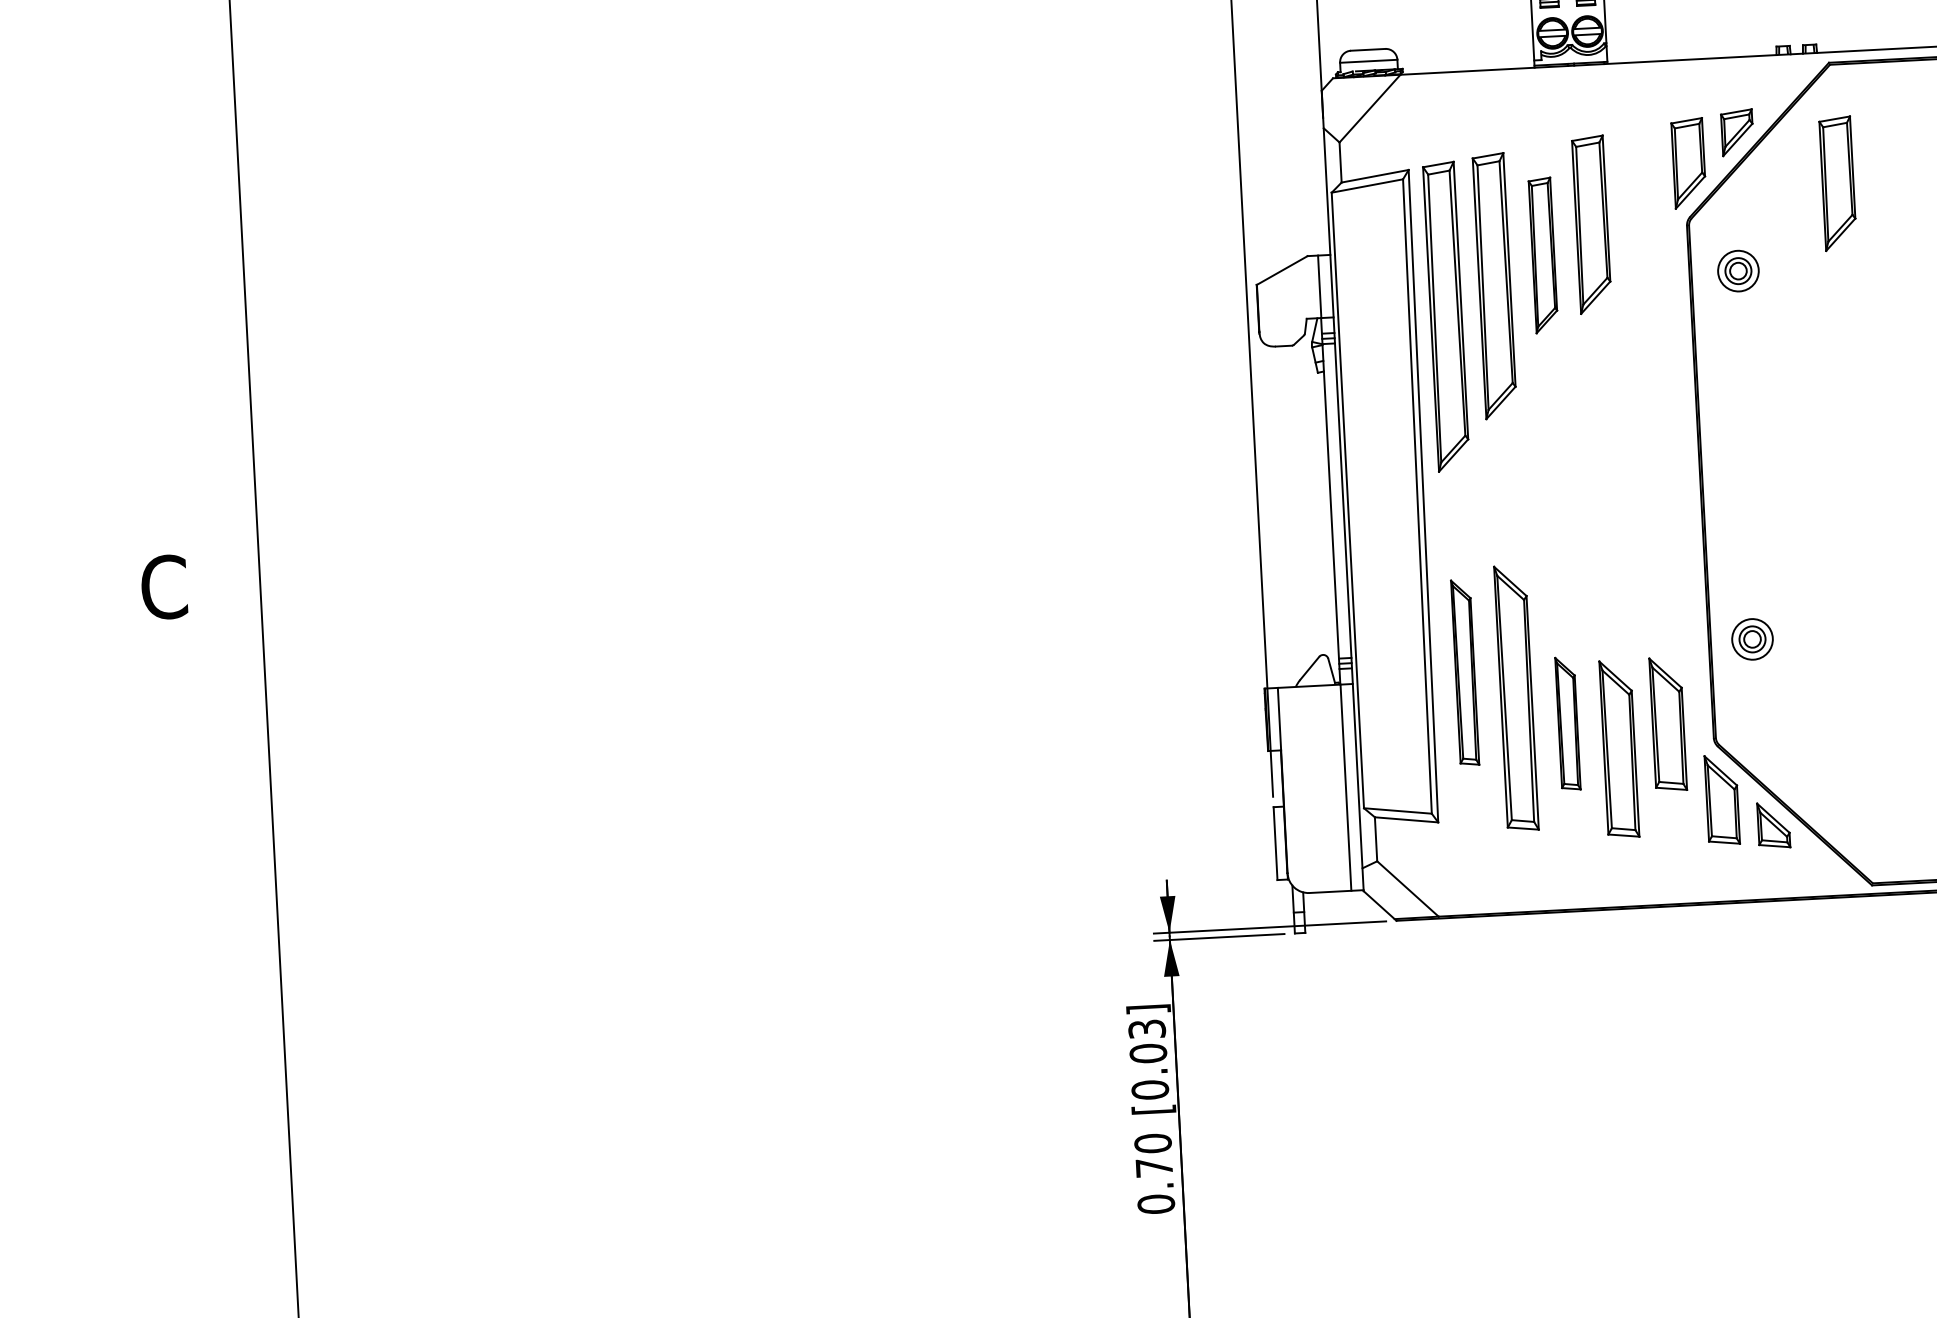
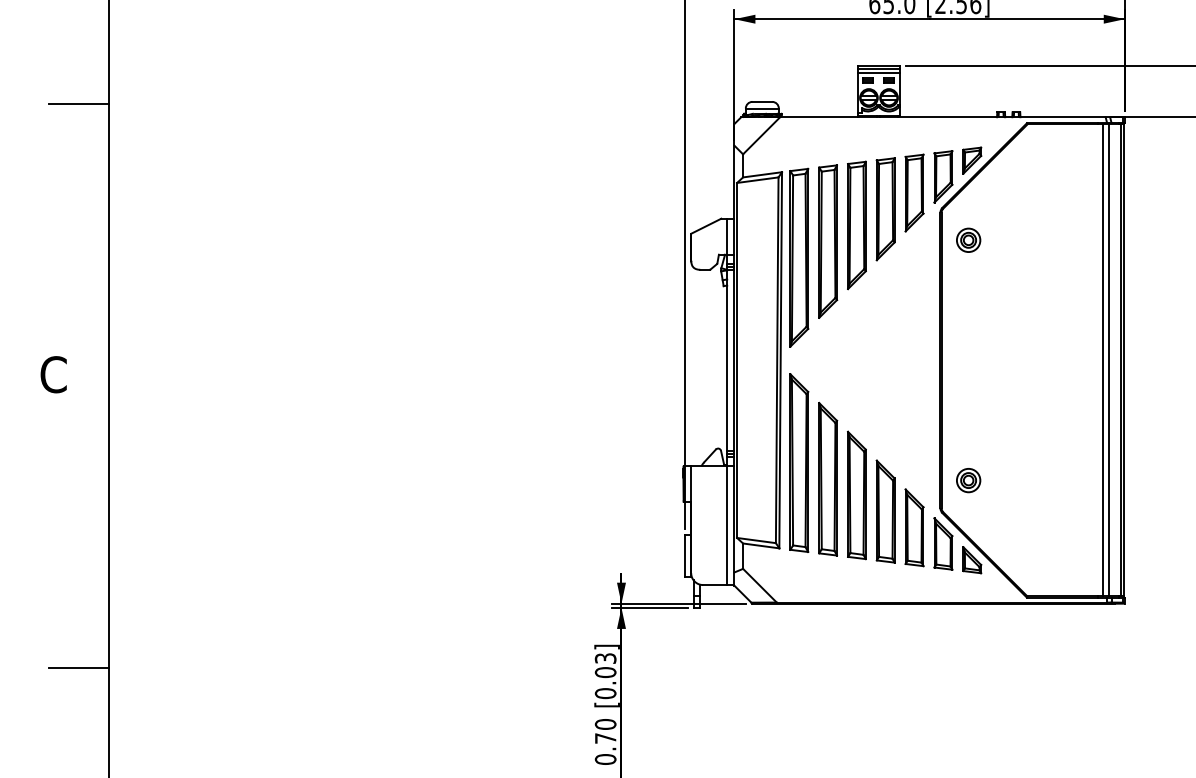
line: (182, 114) -> (78, 103), added
part: (1837, 182) -> (914, 192), moved
part: (1542, 255) -> (856, 225), size x1.43
part: (1752, 639) -> (968, 480), moved
part: (1465, 671) -> (799, 462), size x1.67
part: (1567, 723) -> (856, 495), size x1.67
part: (1668, 723) -> (914, 527), moved
line: (233, 1094) -> (78, 668), added

